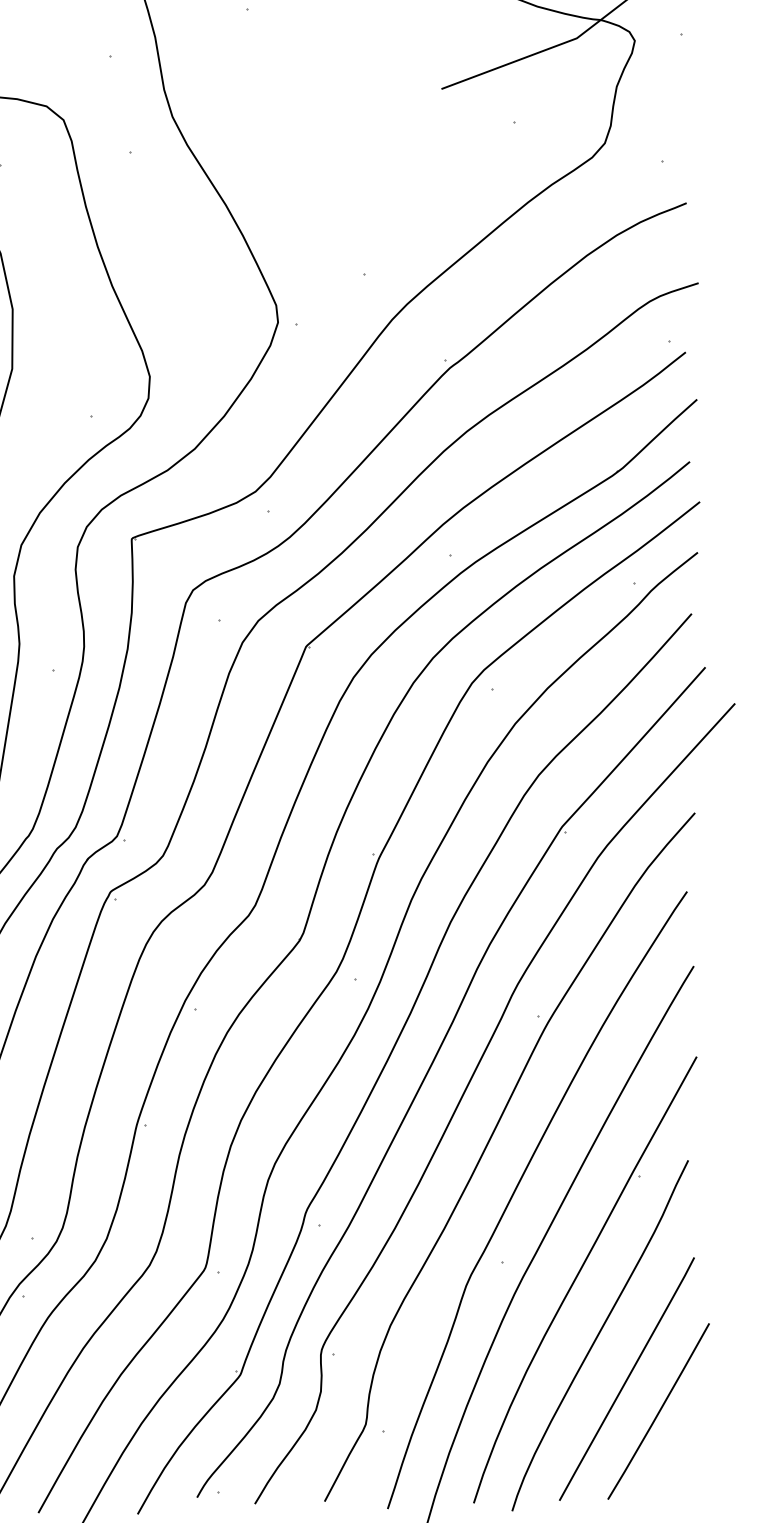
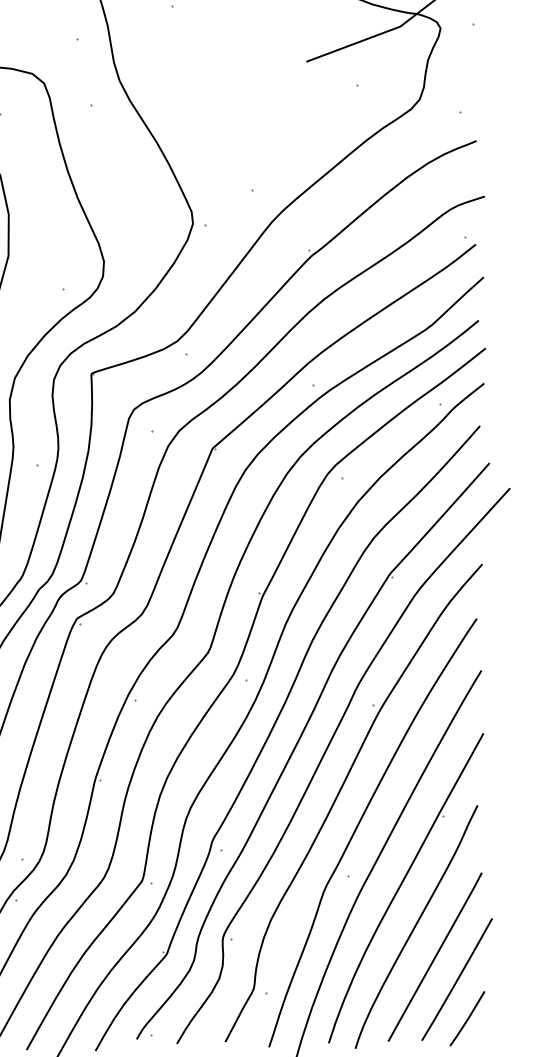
line: (673, 1467) -> (467, 1018), added

